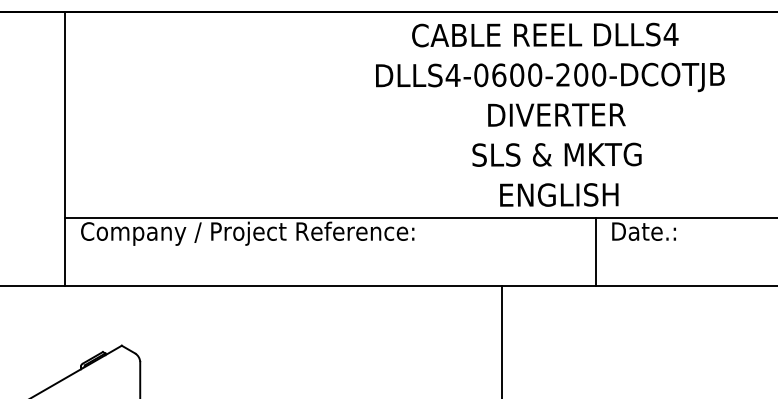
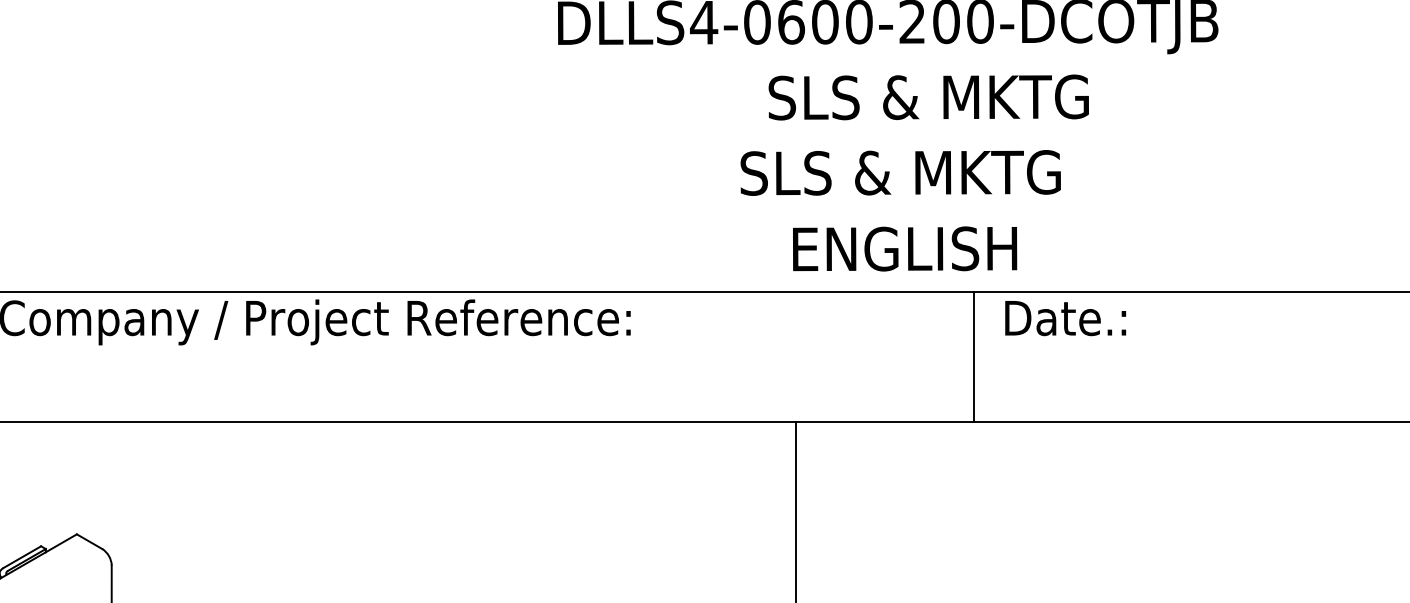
text: (571, 114) -> (928, 96), DIVERTER -> SLS & MKTG

